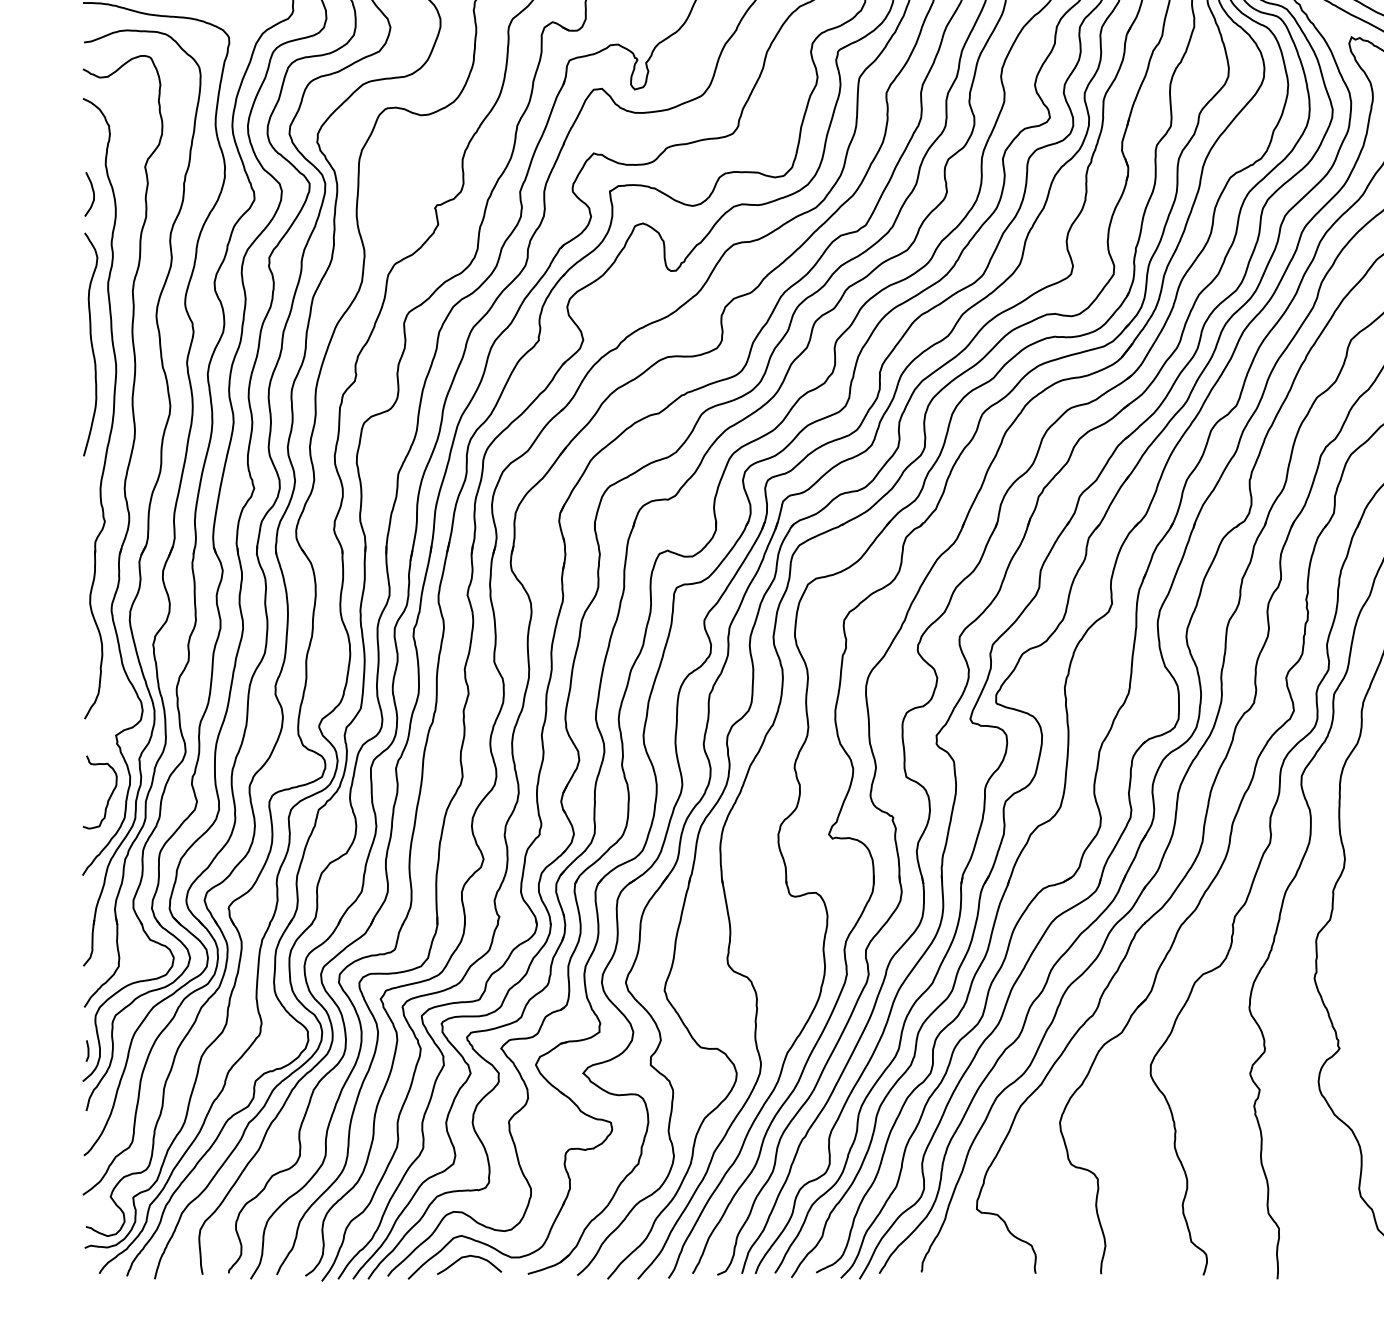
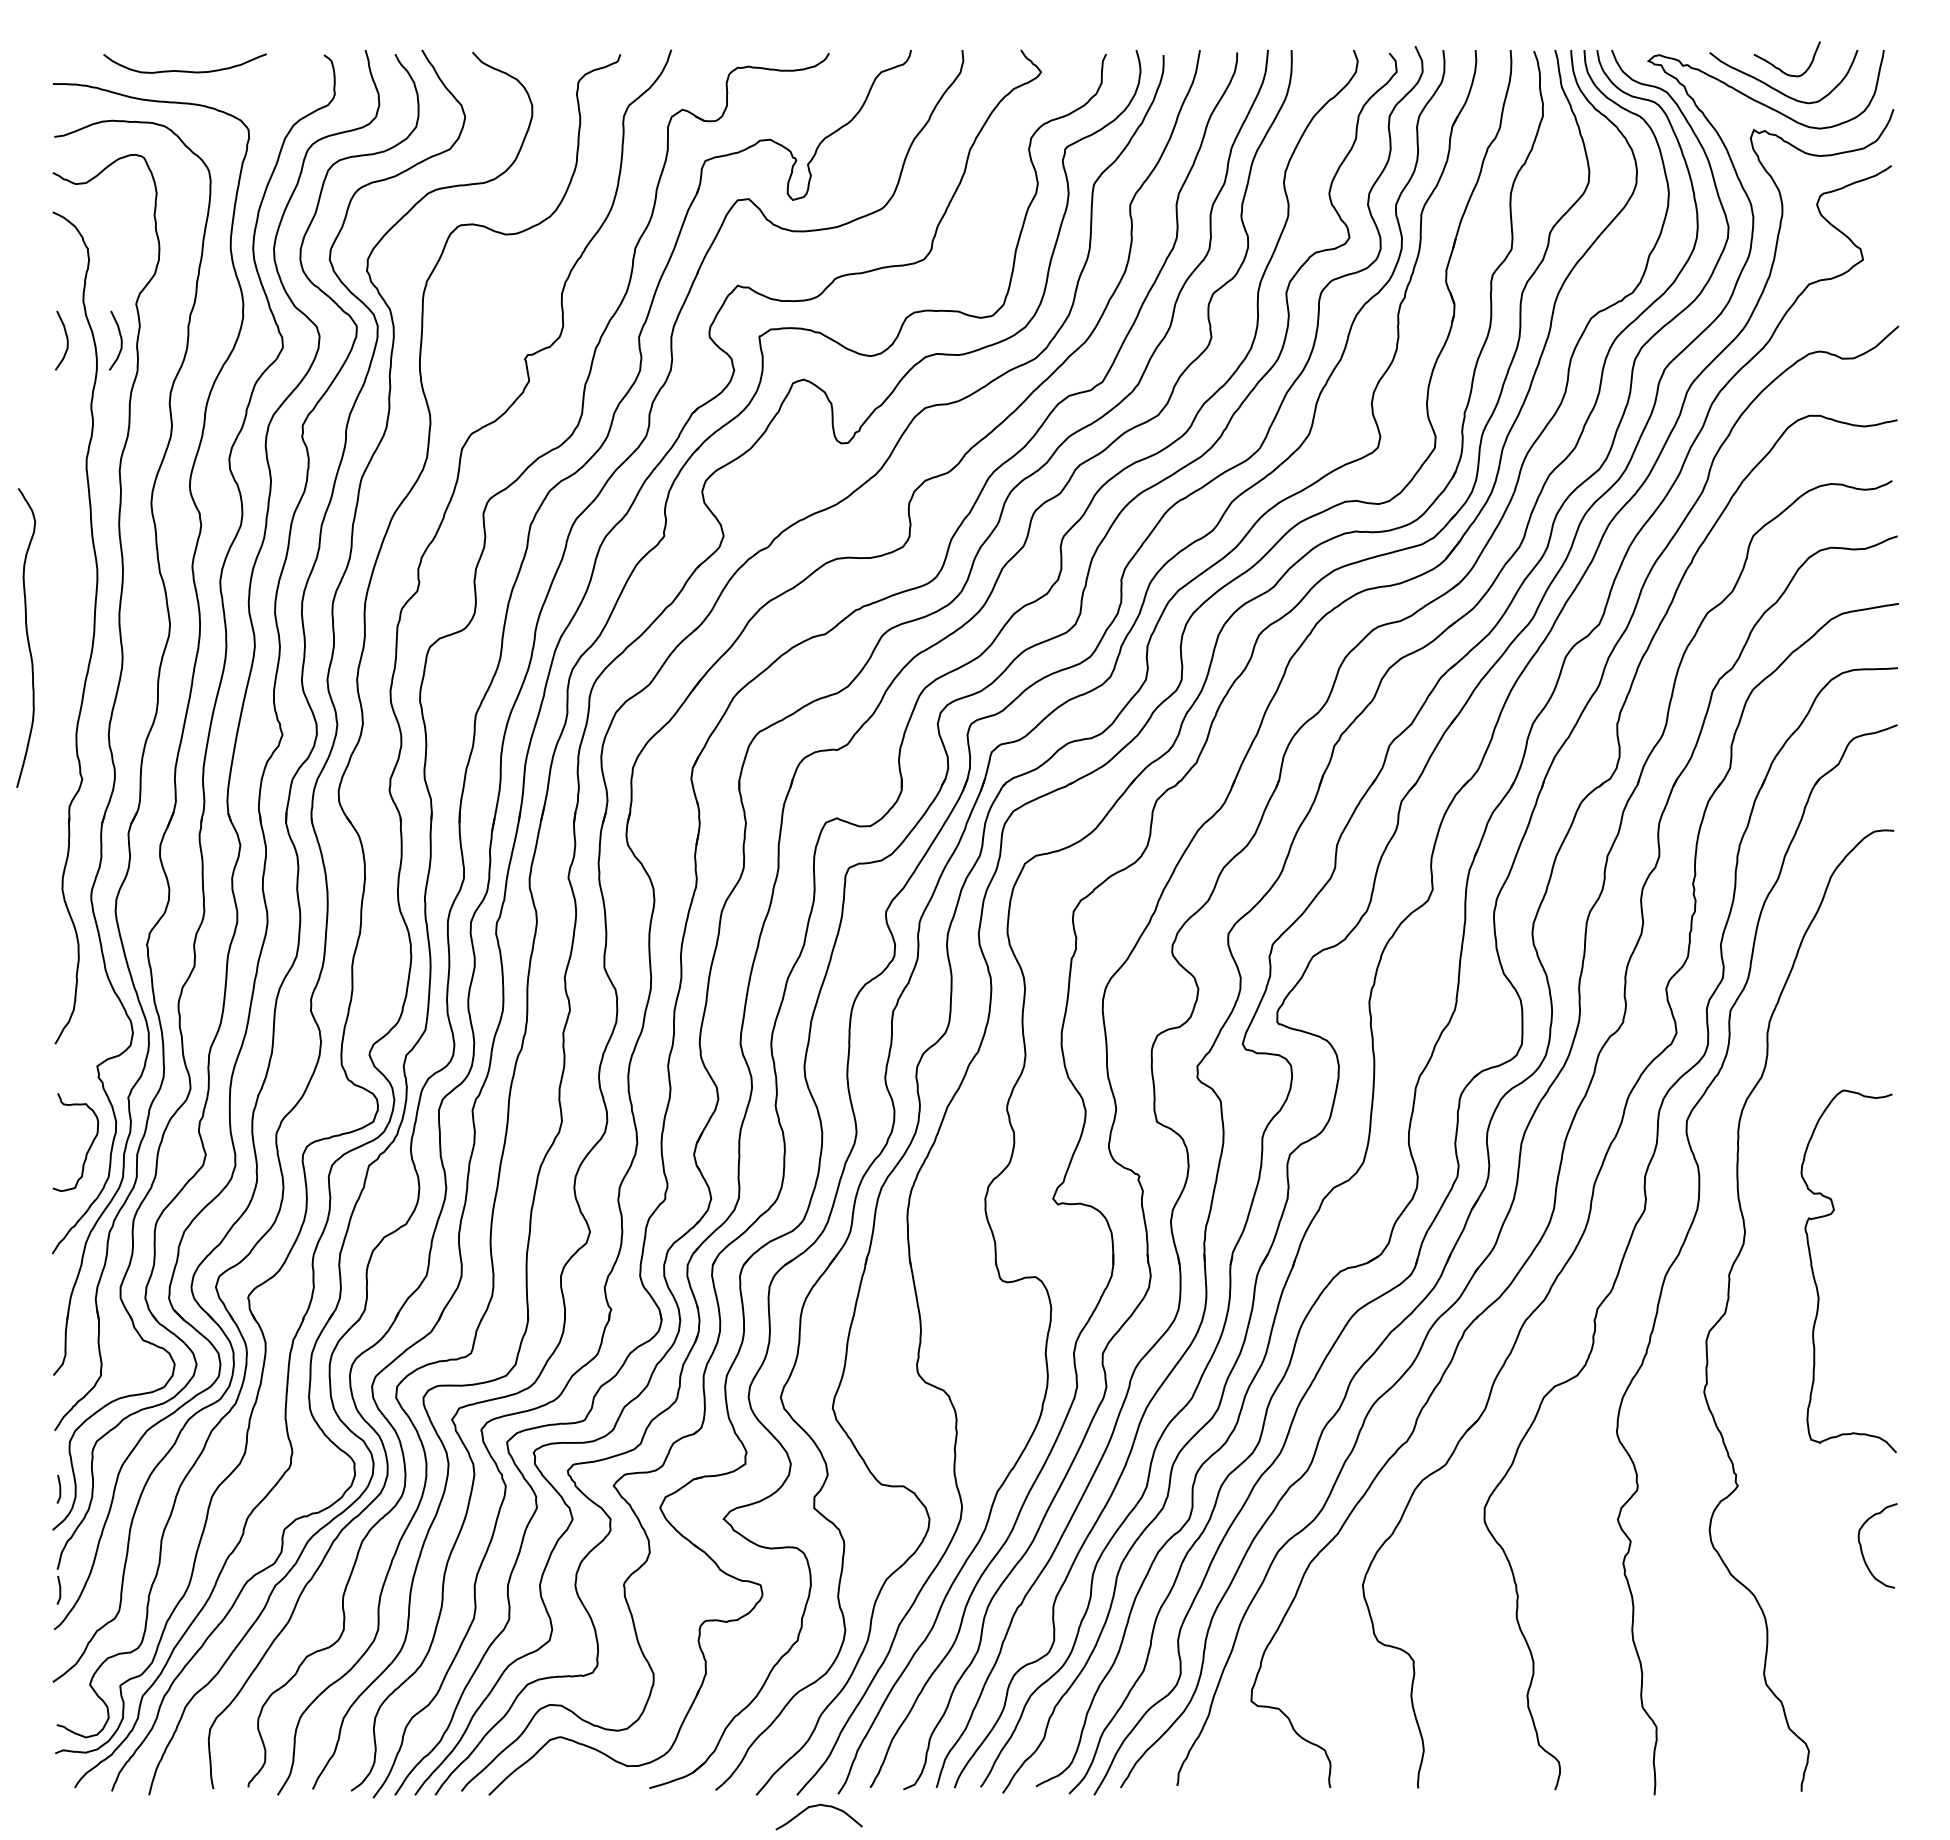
curve: (133, 194) -> (120, 340), added
curve: (90, 344) -> (26, 637), moved
line: (87, 1125) -> (59, 1589), added
curve: (469, 1257) -> (818, 1806), moved

